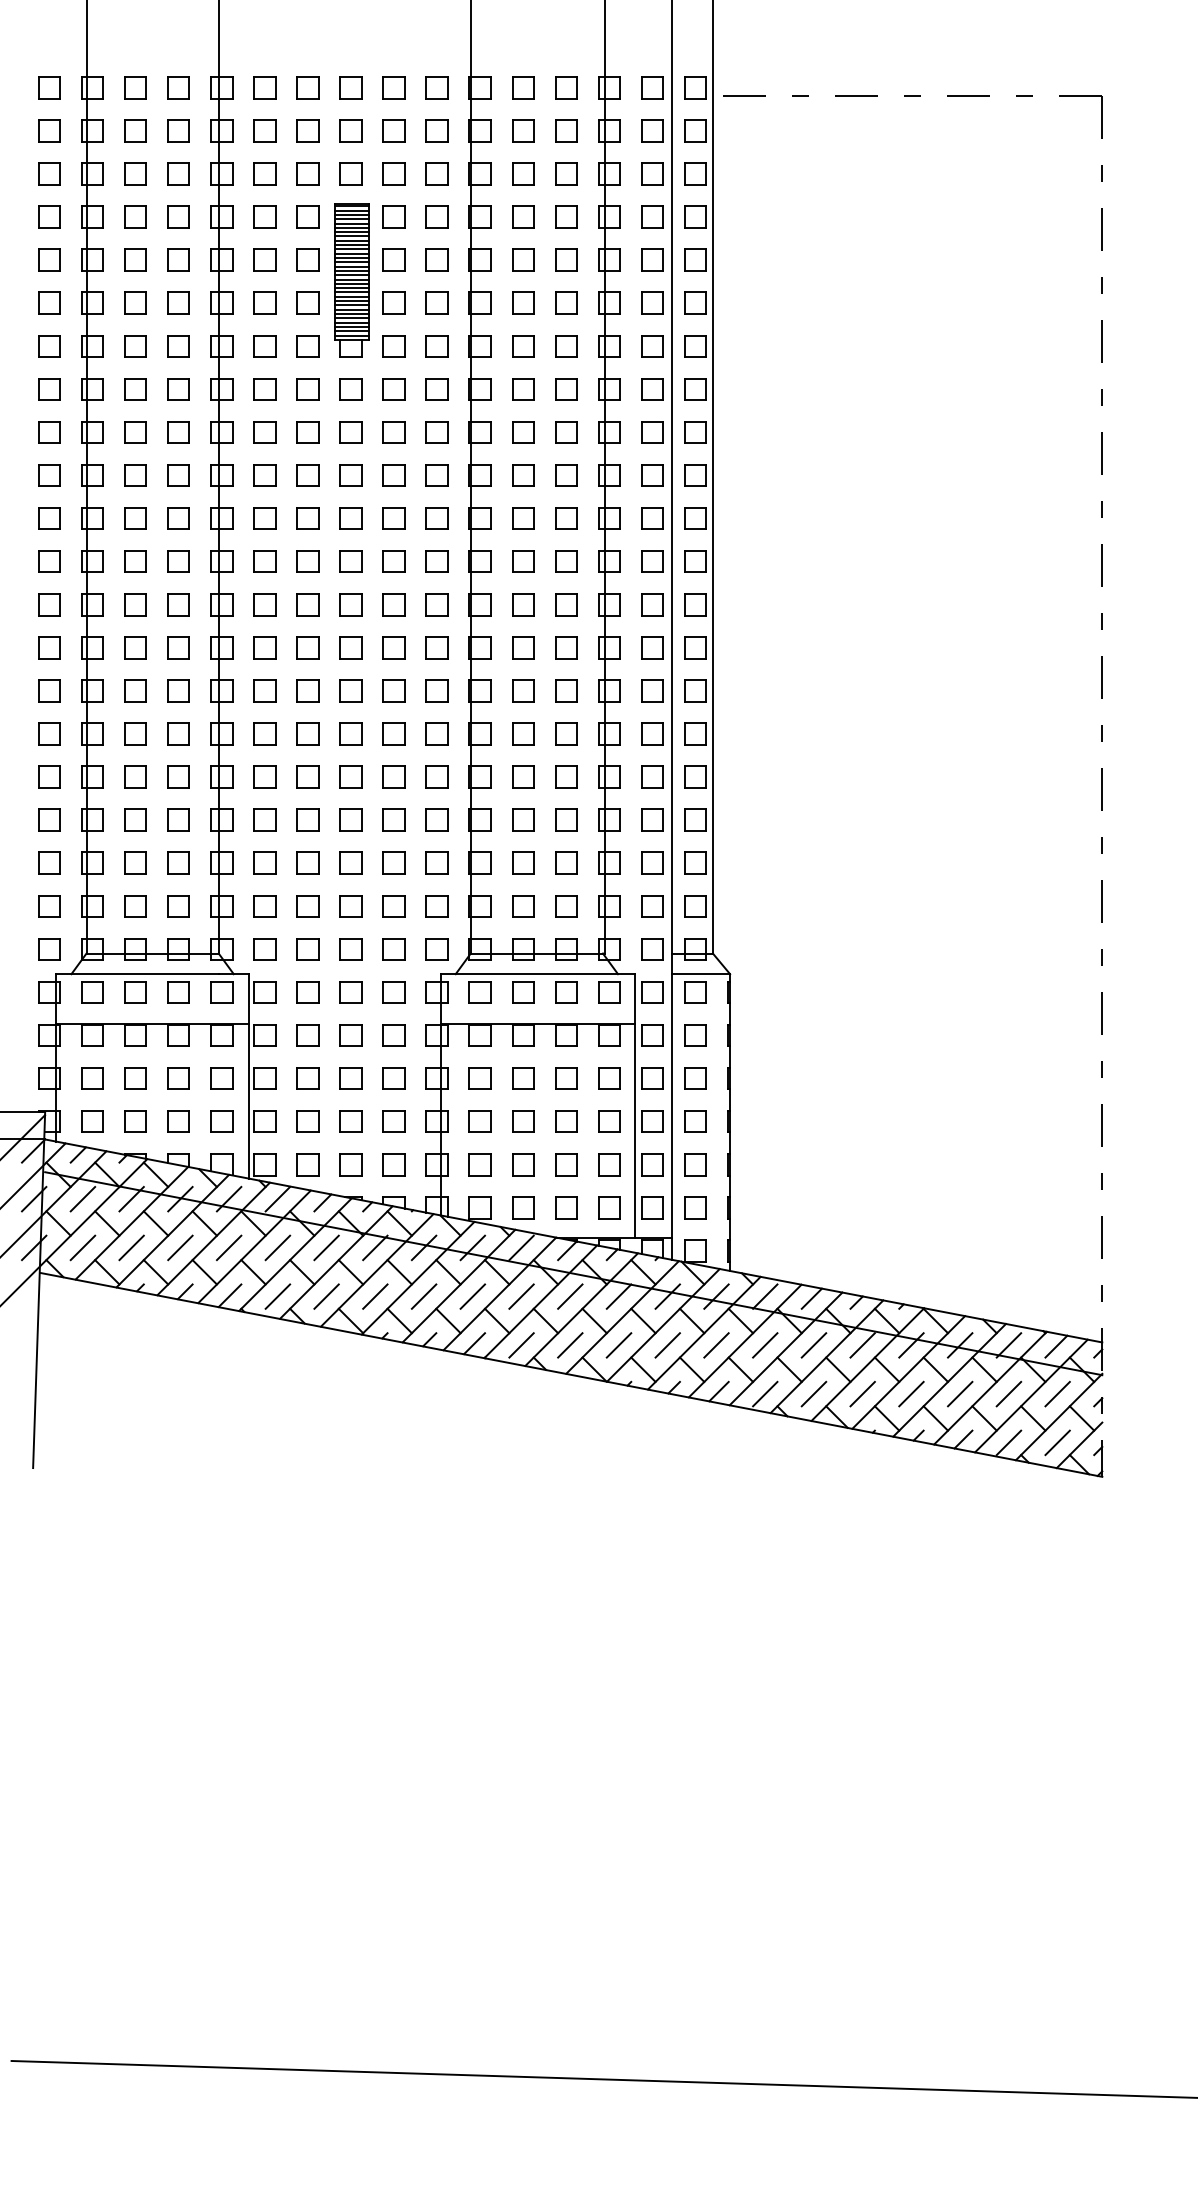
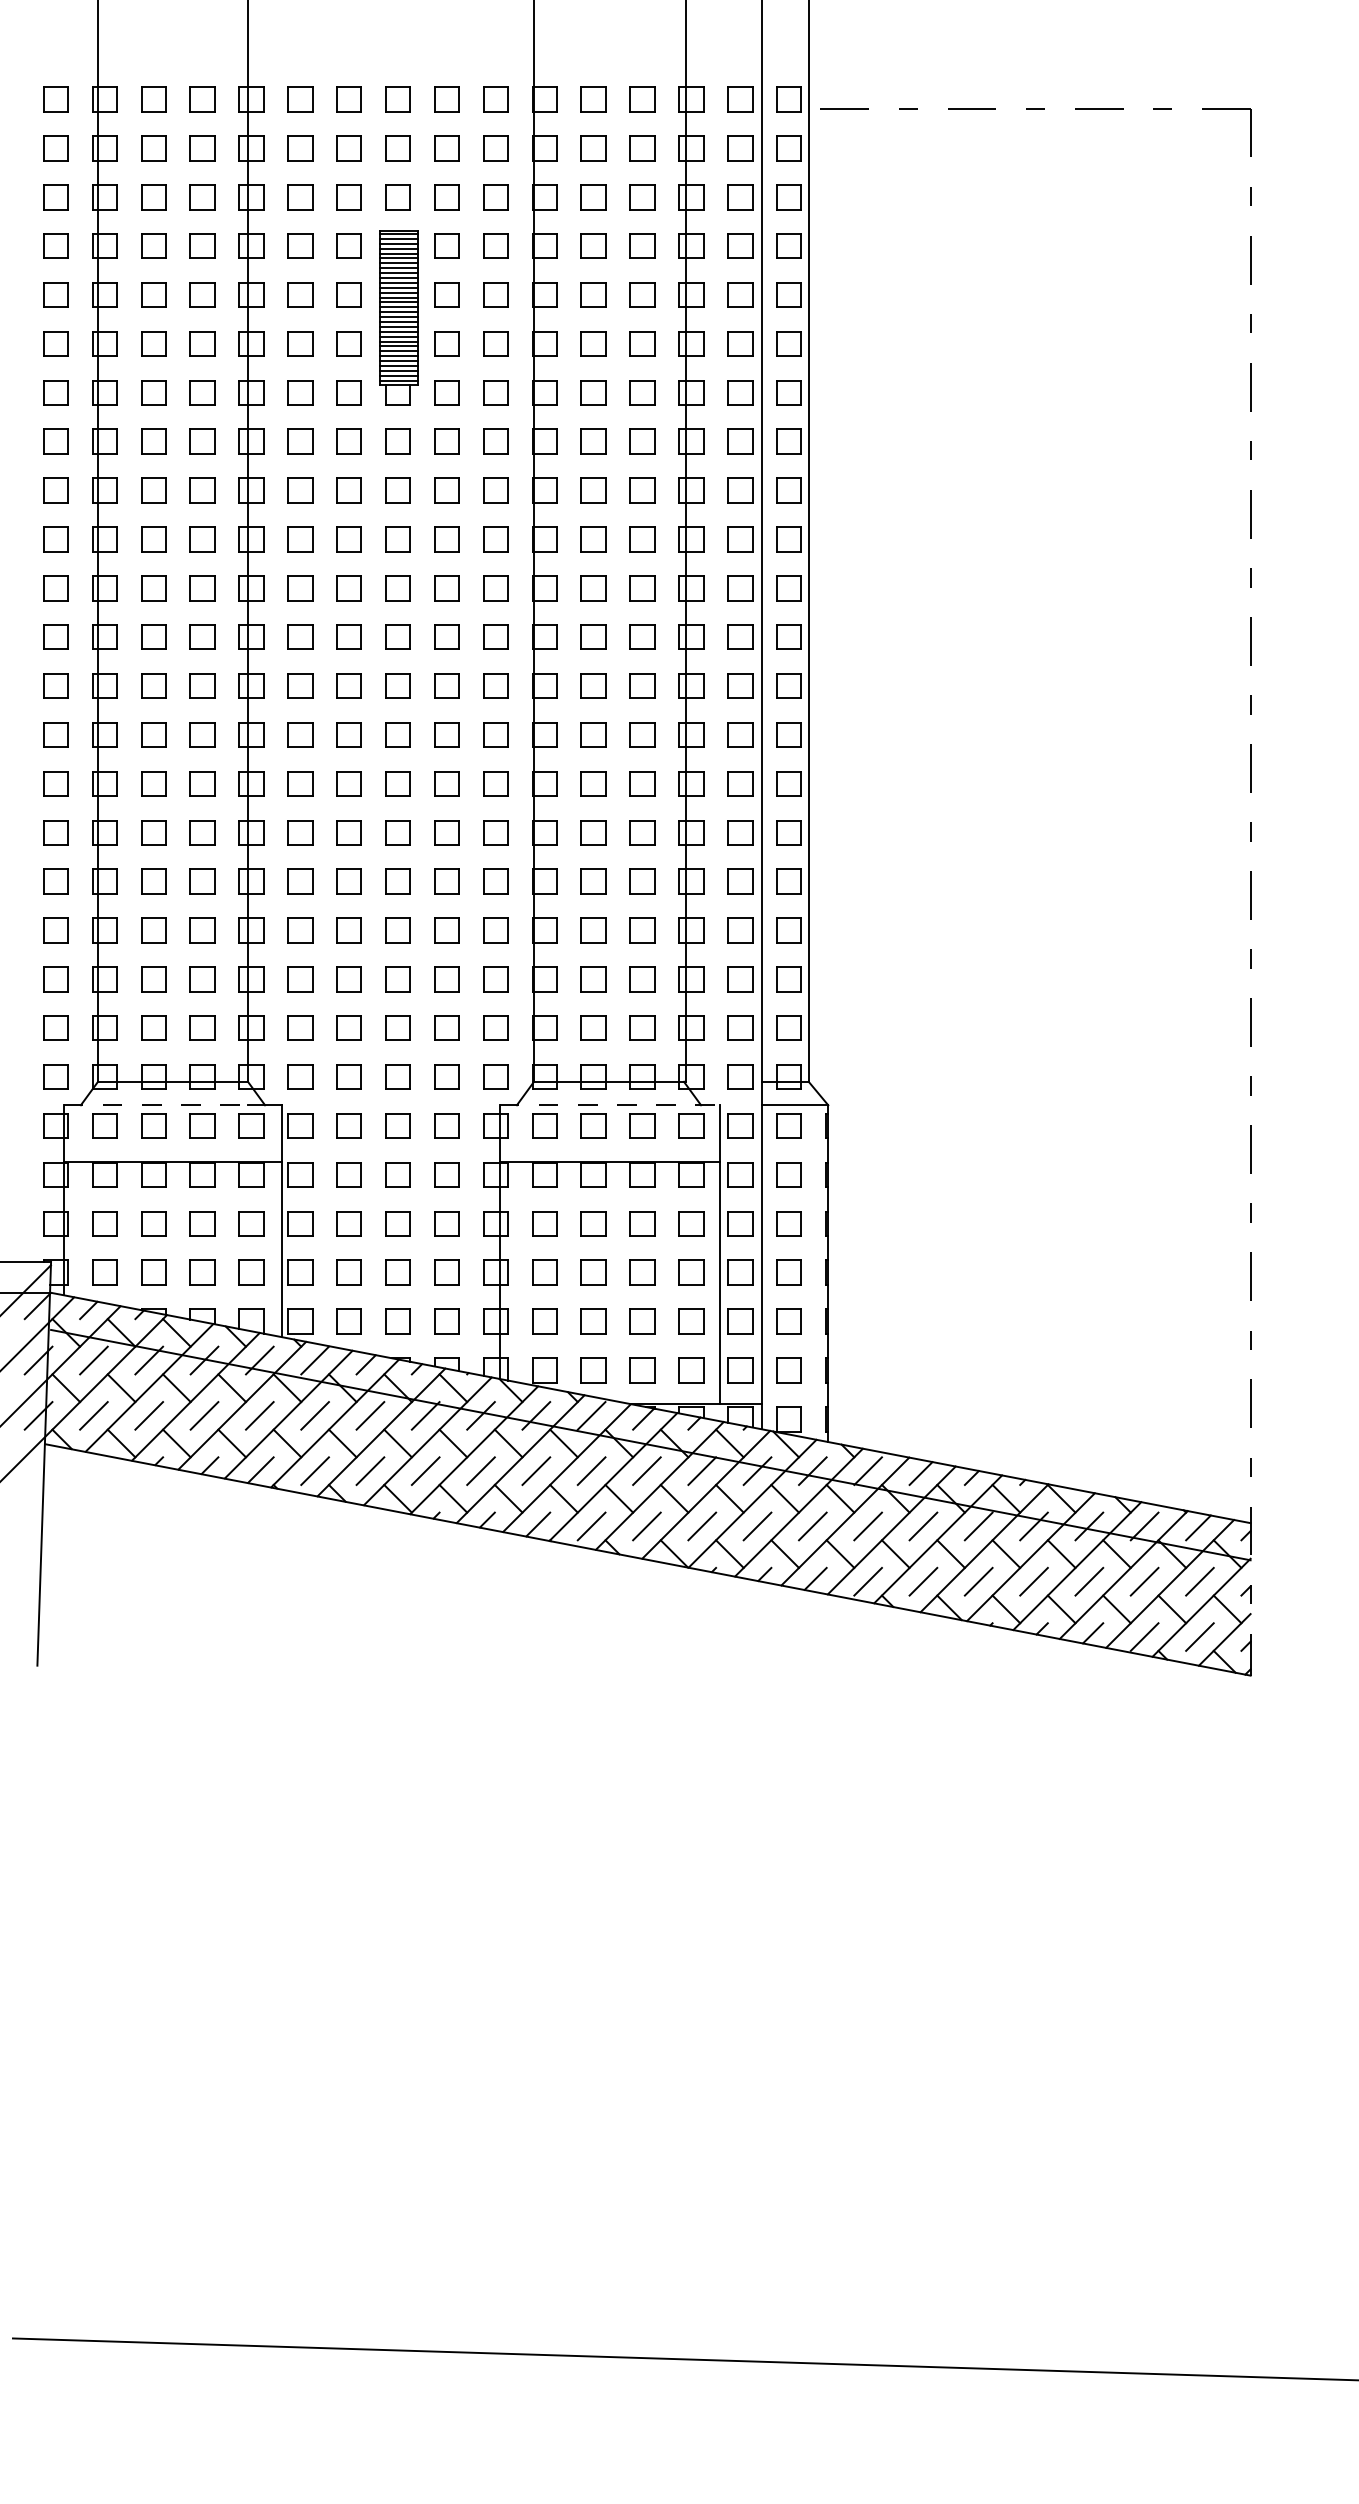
line: (138, 974) -> (156, 1105), solid -> dashed
line: (538, 974) -> (610, 1105), solid -> dashed

